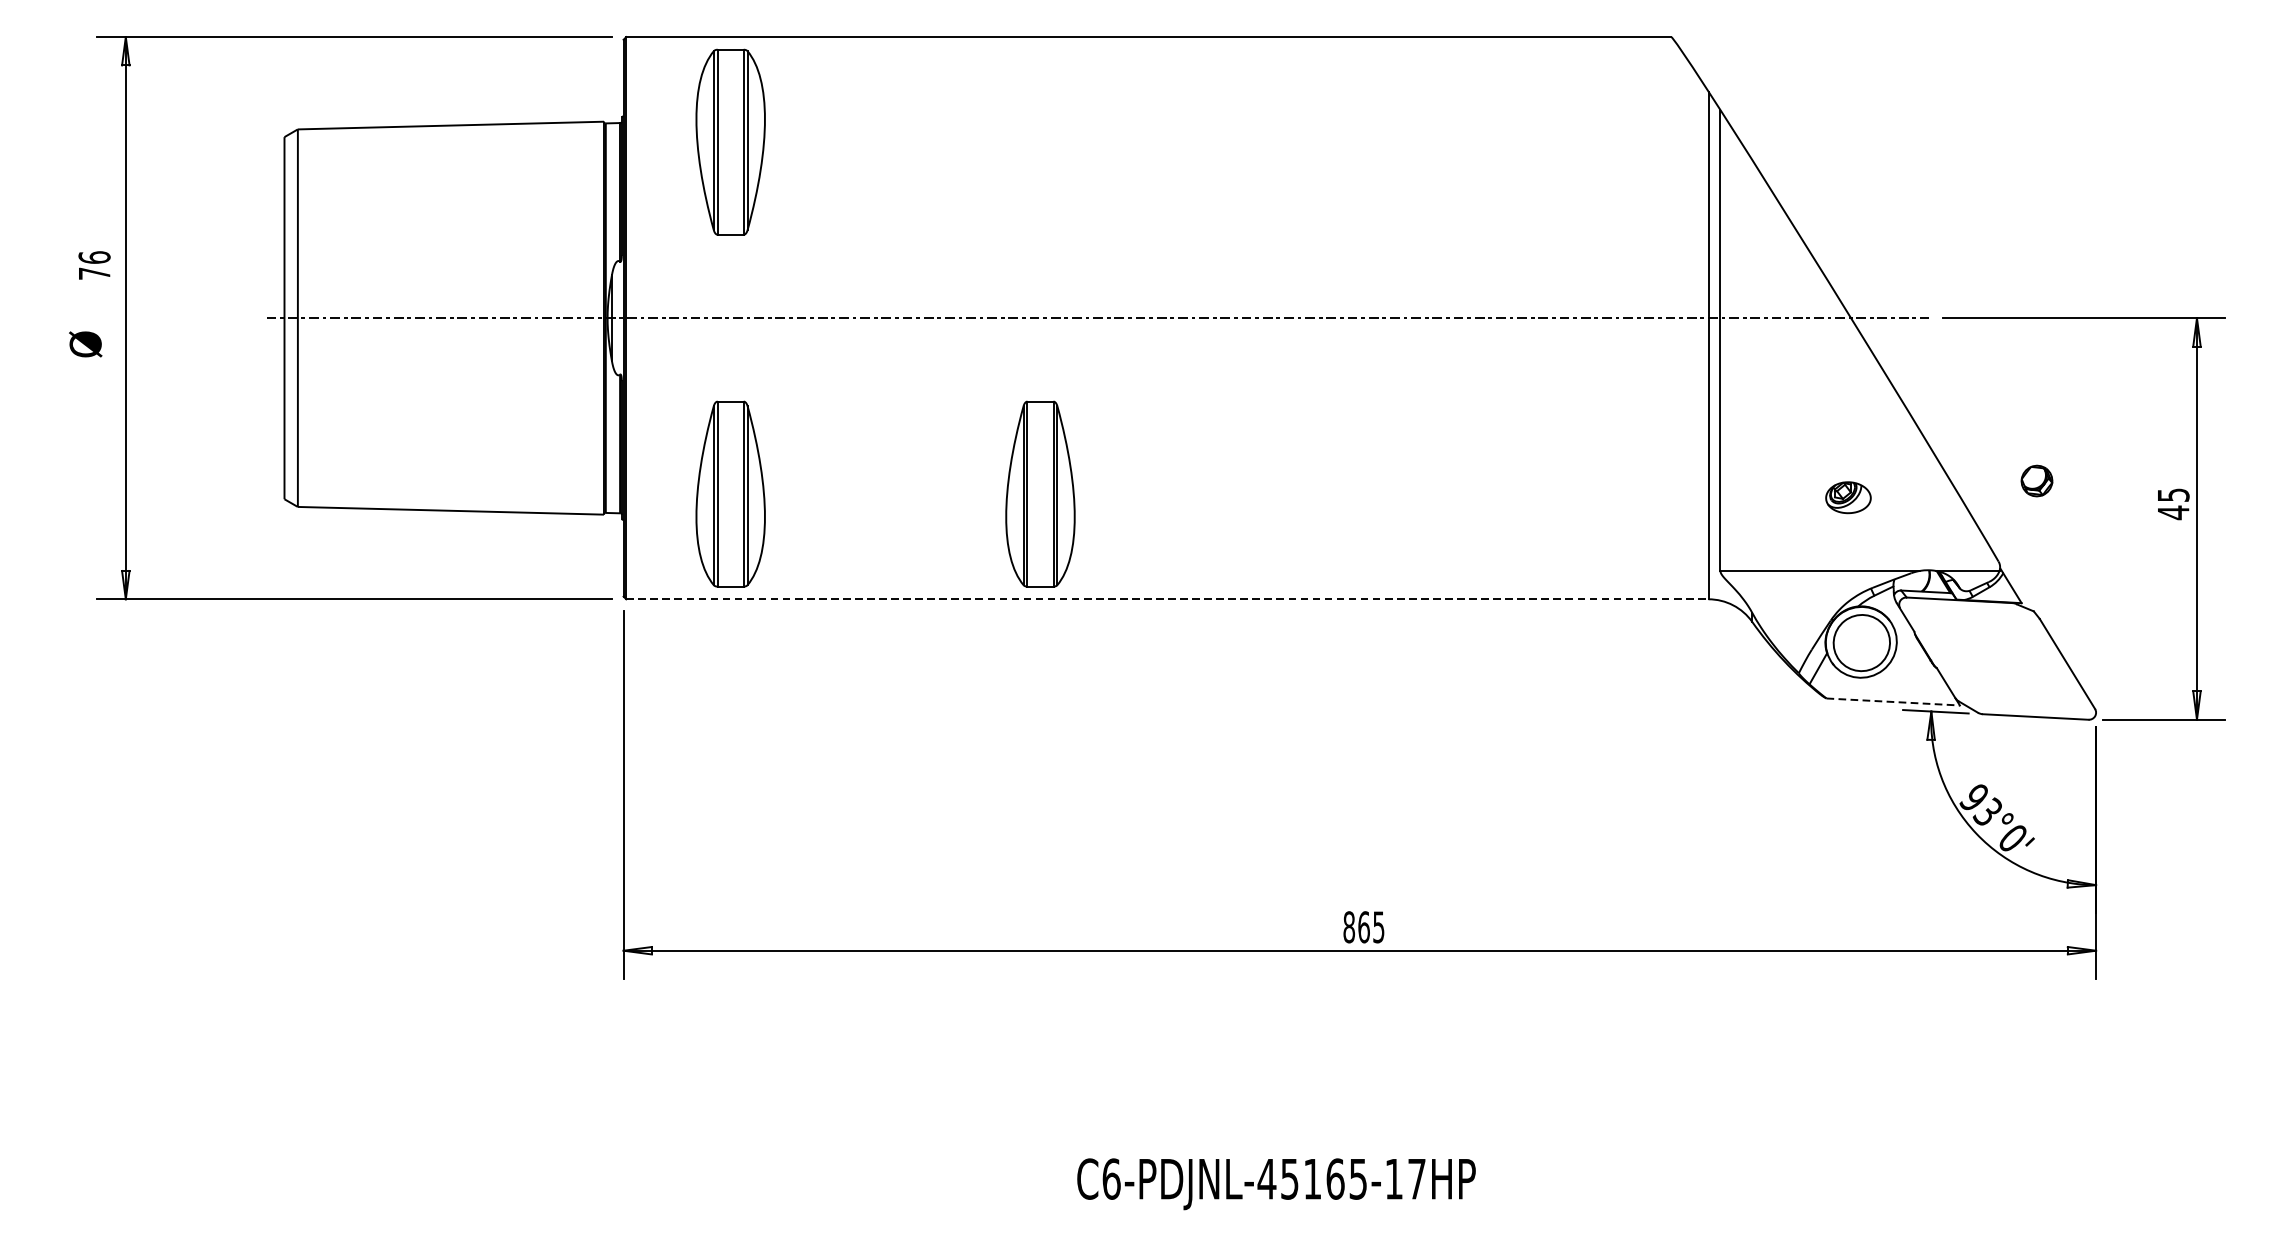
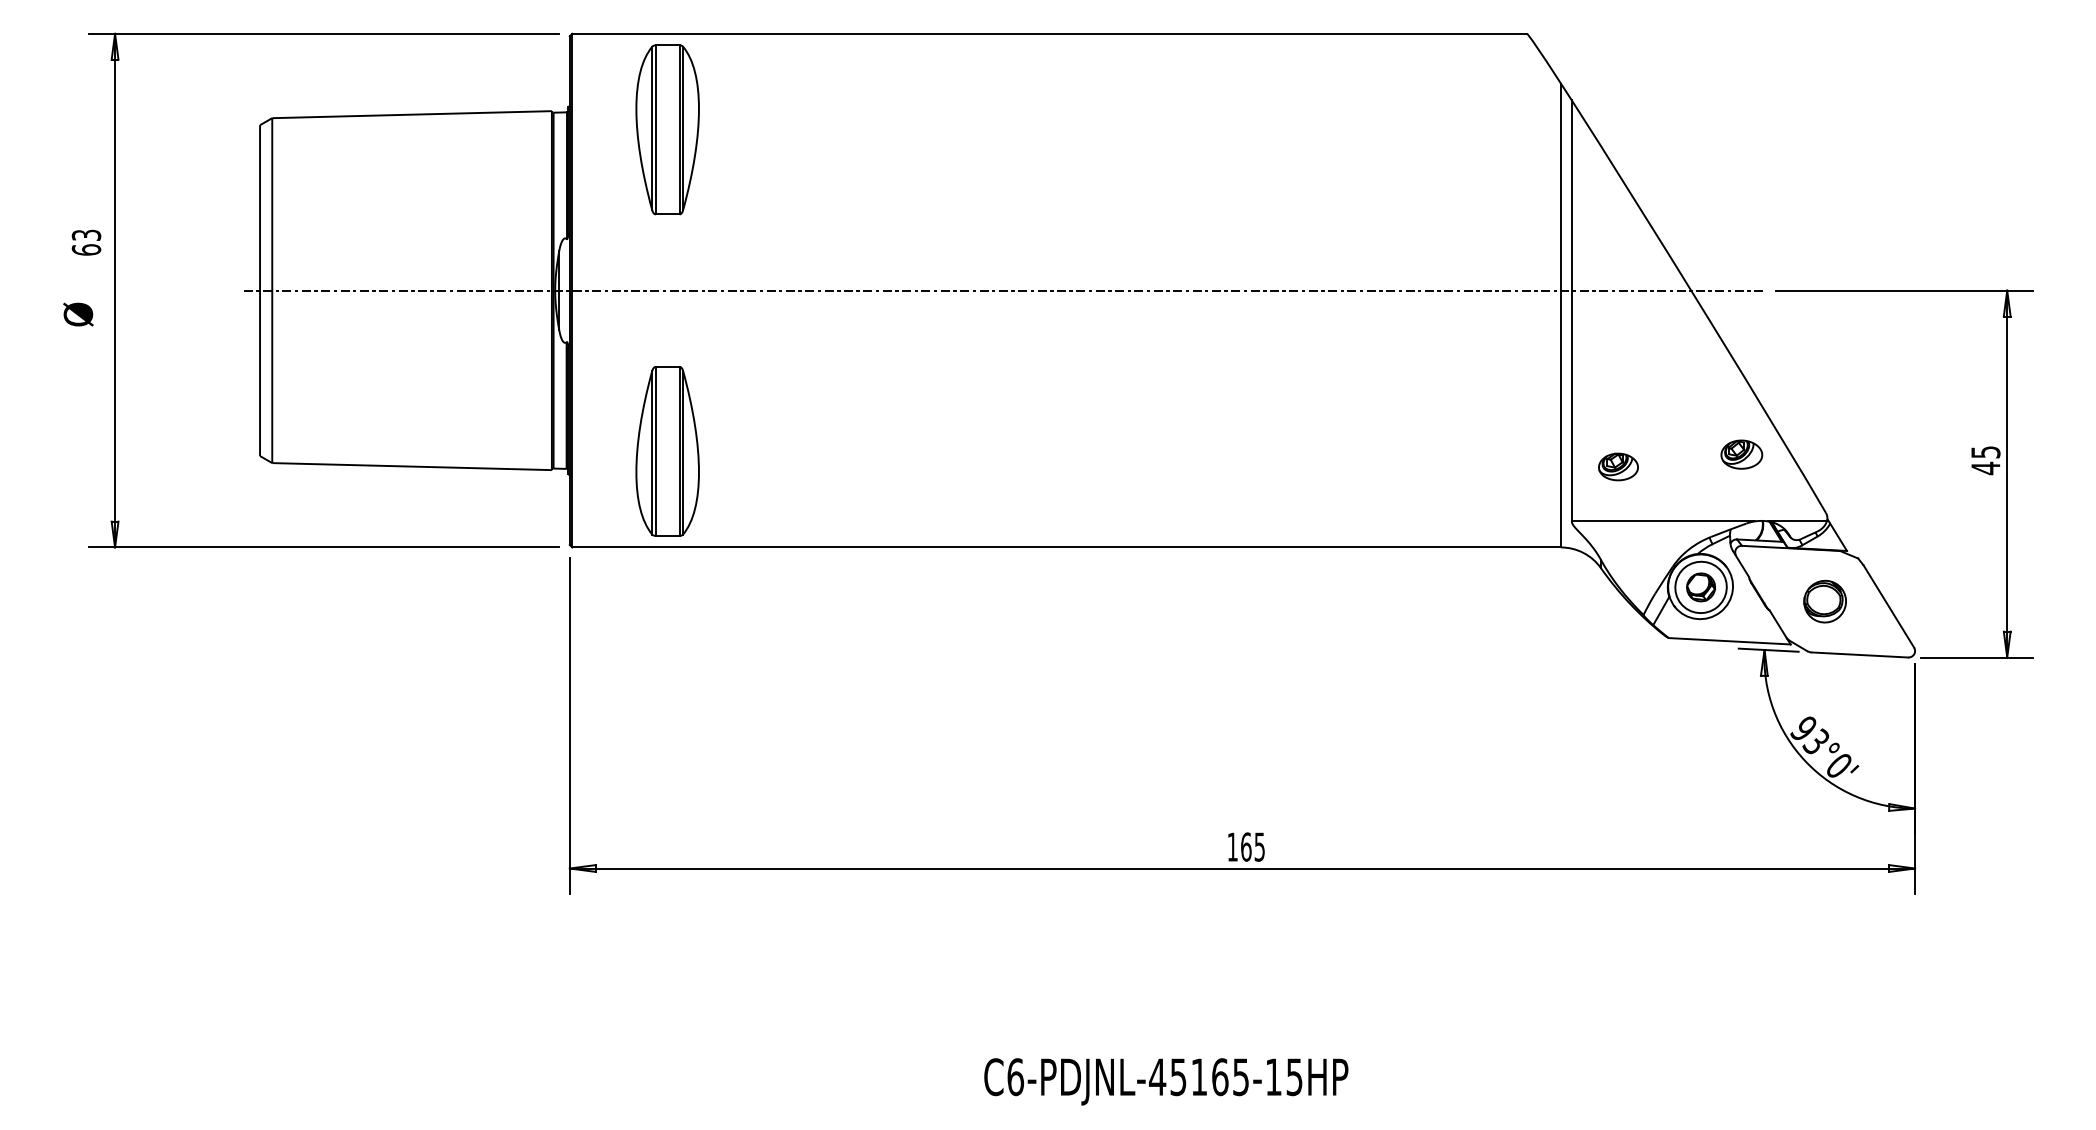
text: (94, 265) -> (86, 242), 76 -> 63
part: (2037, 481) -> (1701, 587), moved
part: (1040, 494) -> (950, 451), removed
part: (1848, 497) -> (1741, 454), moved
part: (1771, 510) -> (1618, 466), added
line: (1168, 599) -> (1067, 547), dashed -> solid
part: (1996, 658) -> (1824, 601), added
line: (1894, 702) -> (1730, 641), dashed -> solid
text: (1348, 926) -> (1232, 846), 865 -> 165
text: (1416, 1179) -> (1294, 1077), C6-PDJNL-45165-17HP -> C6-PDJNL-45165-15HP

